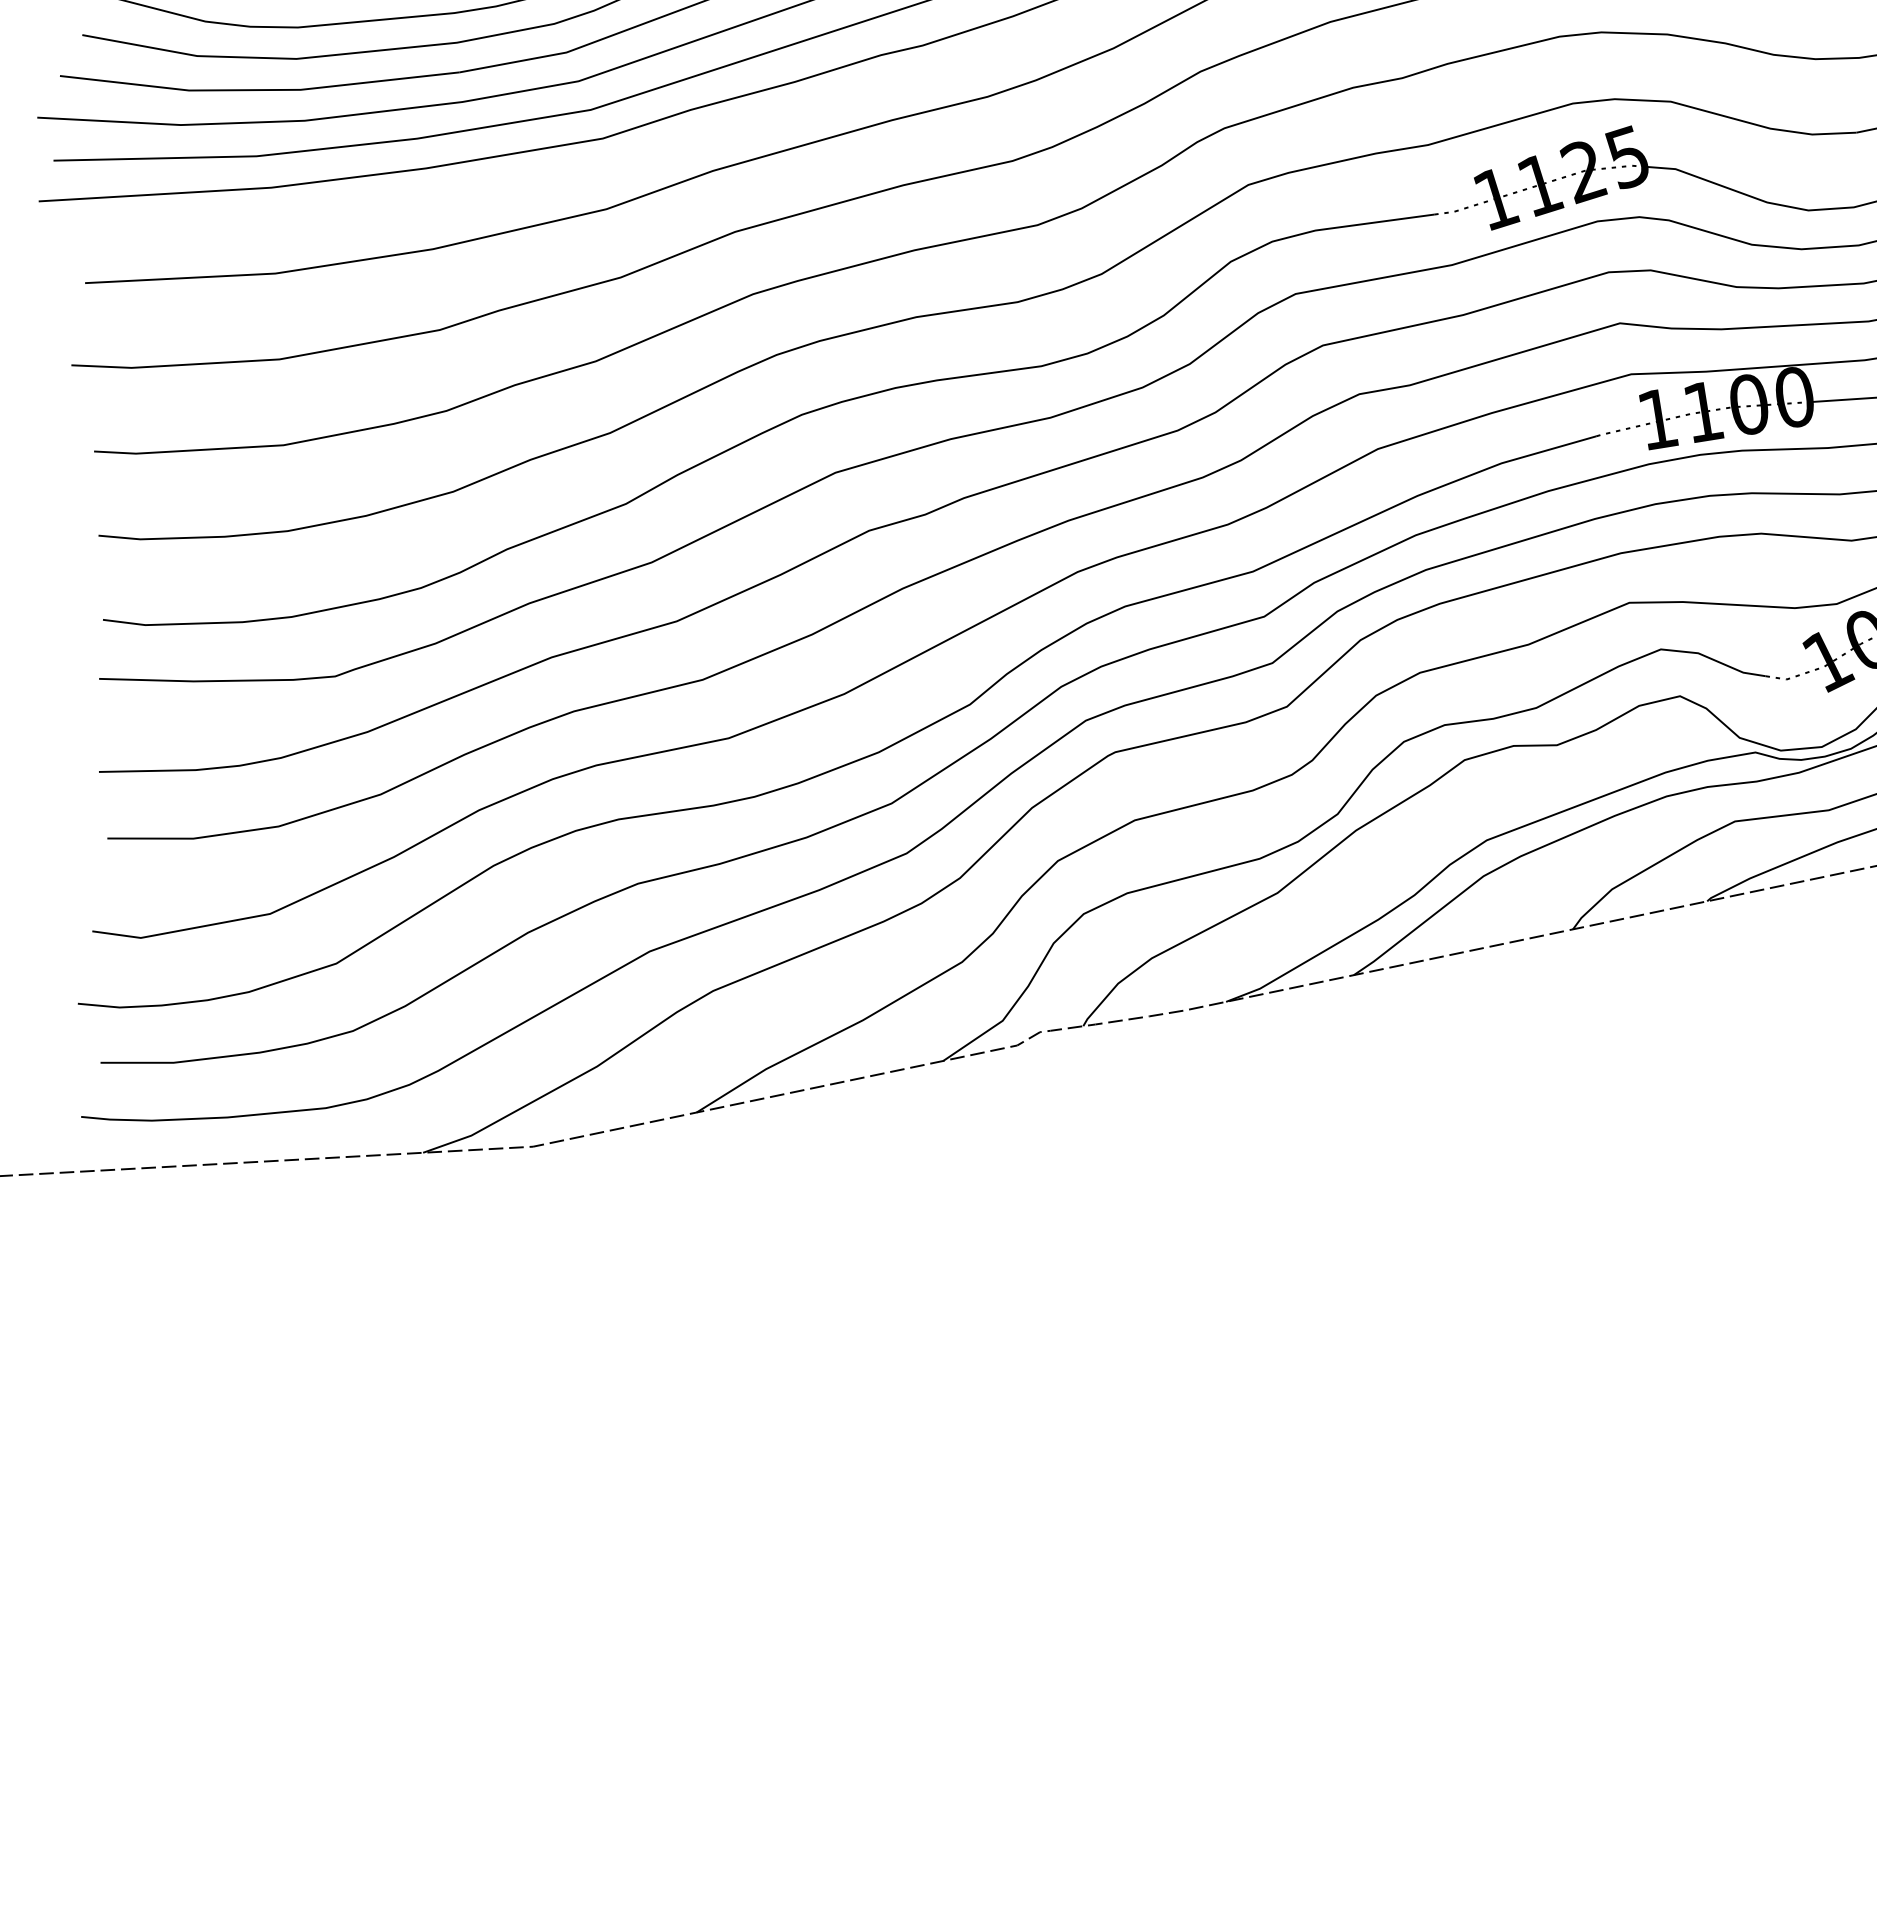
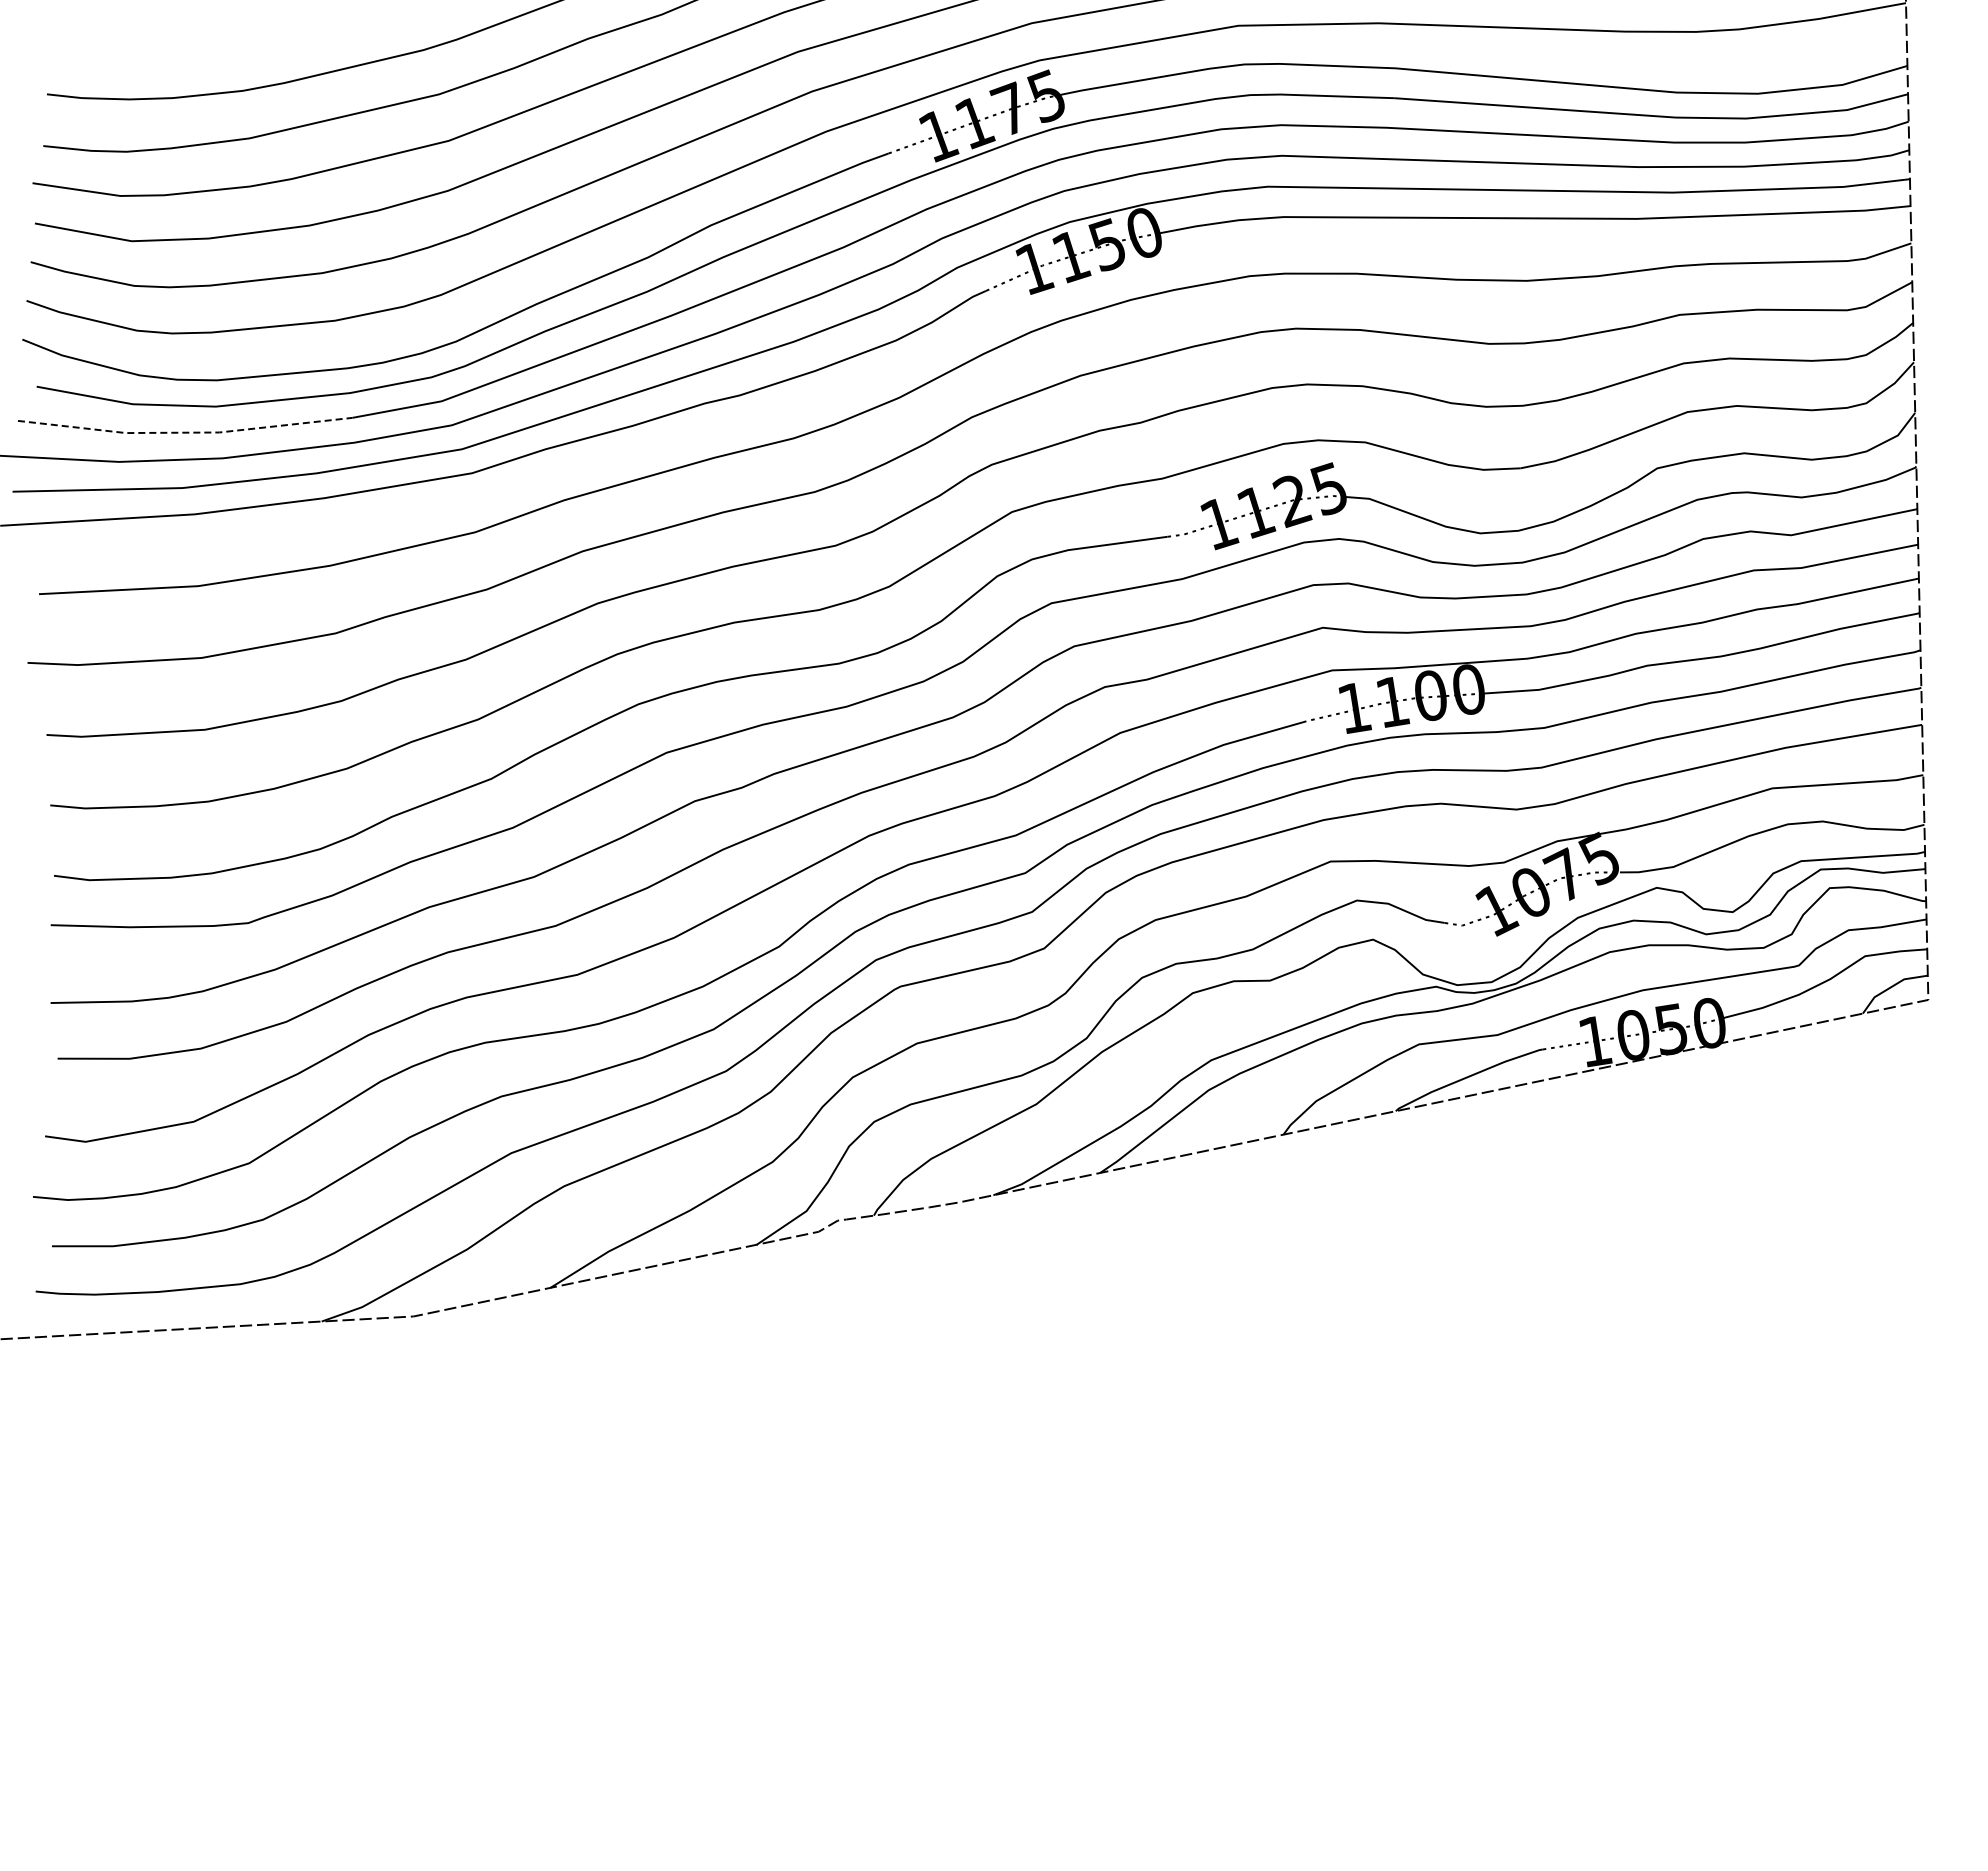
line: (260, 89) -> (185, 432), solid -> dashed

